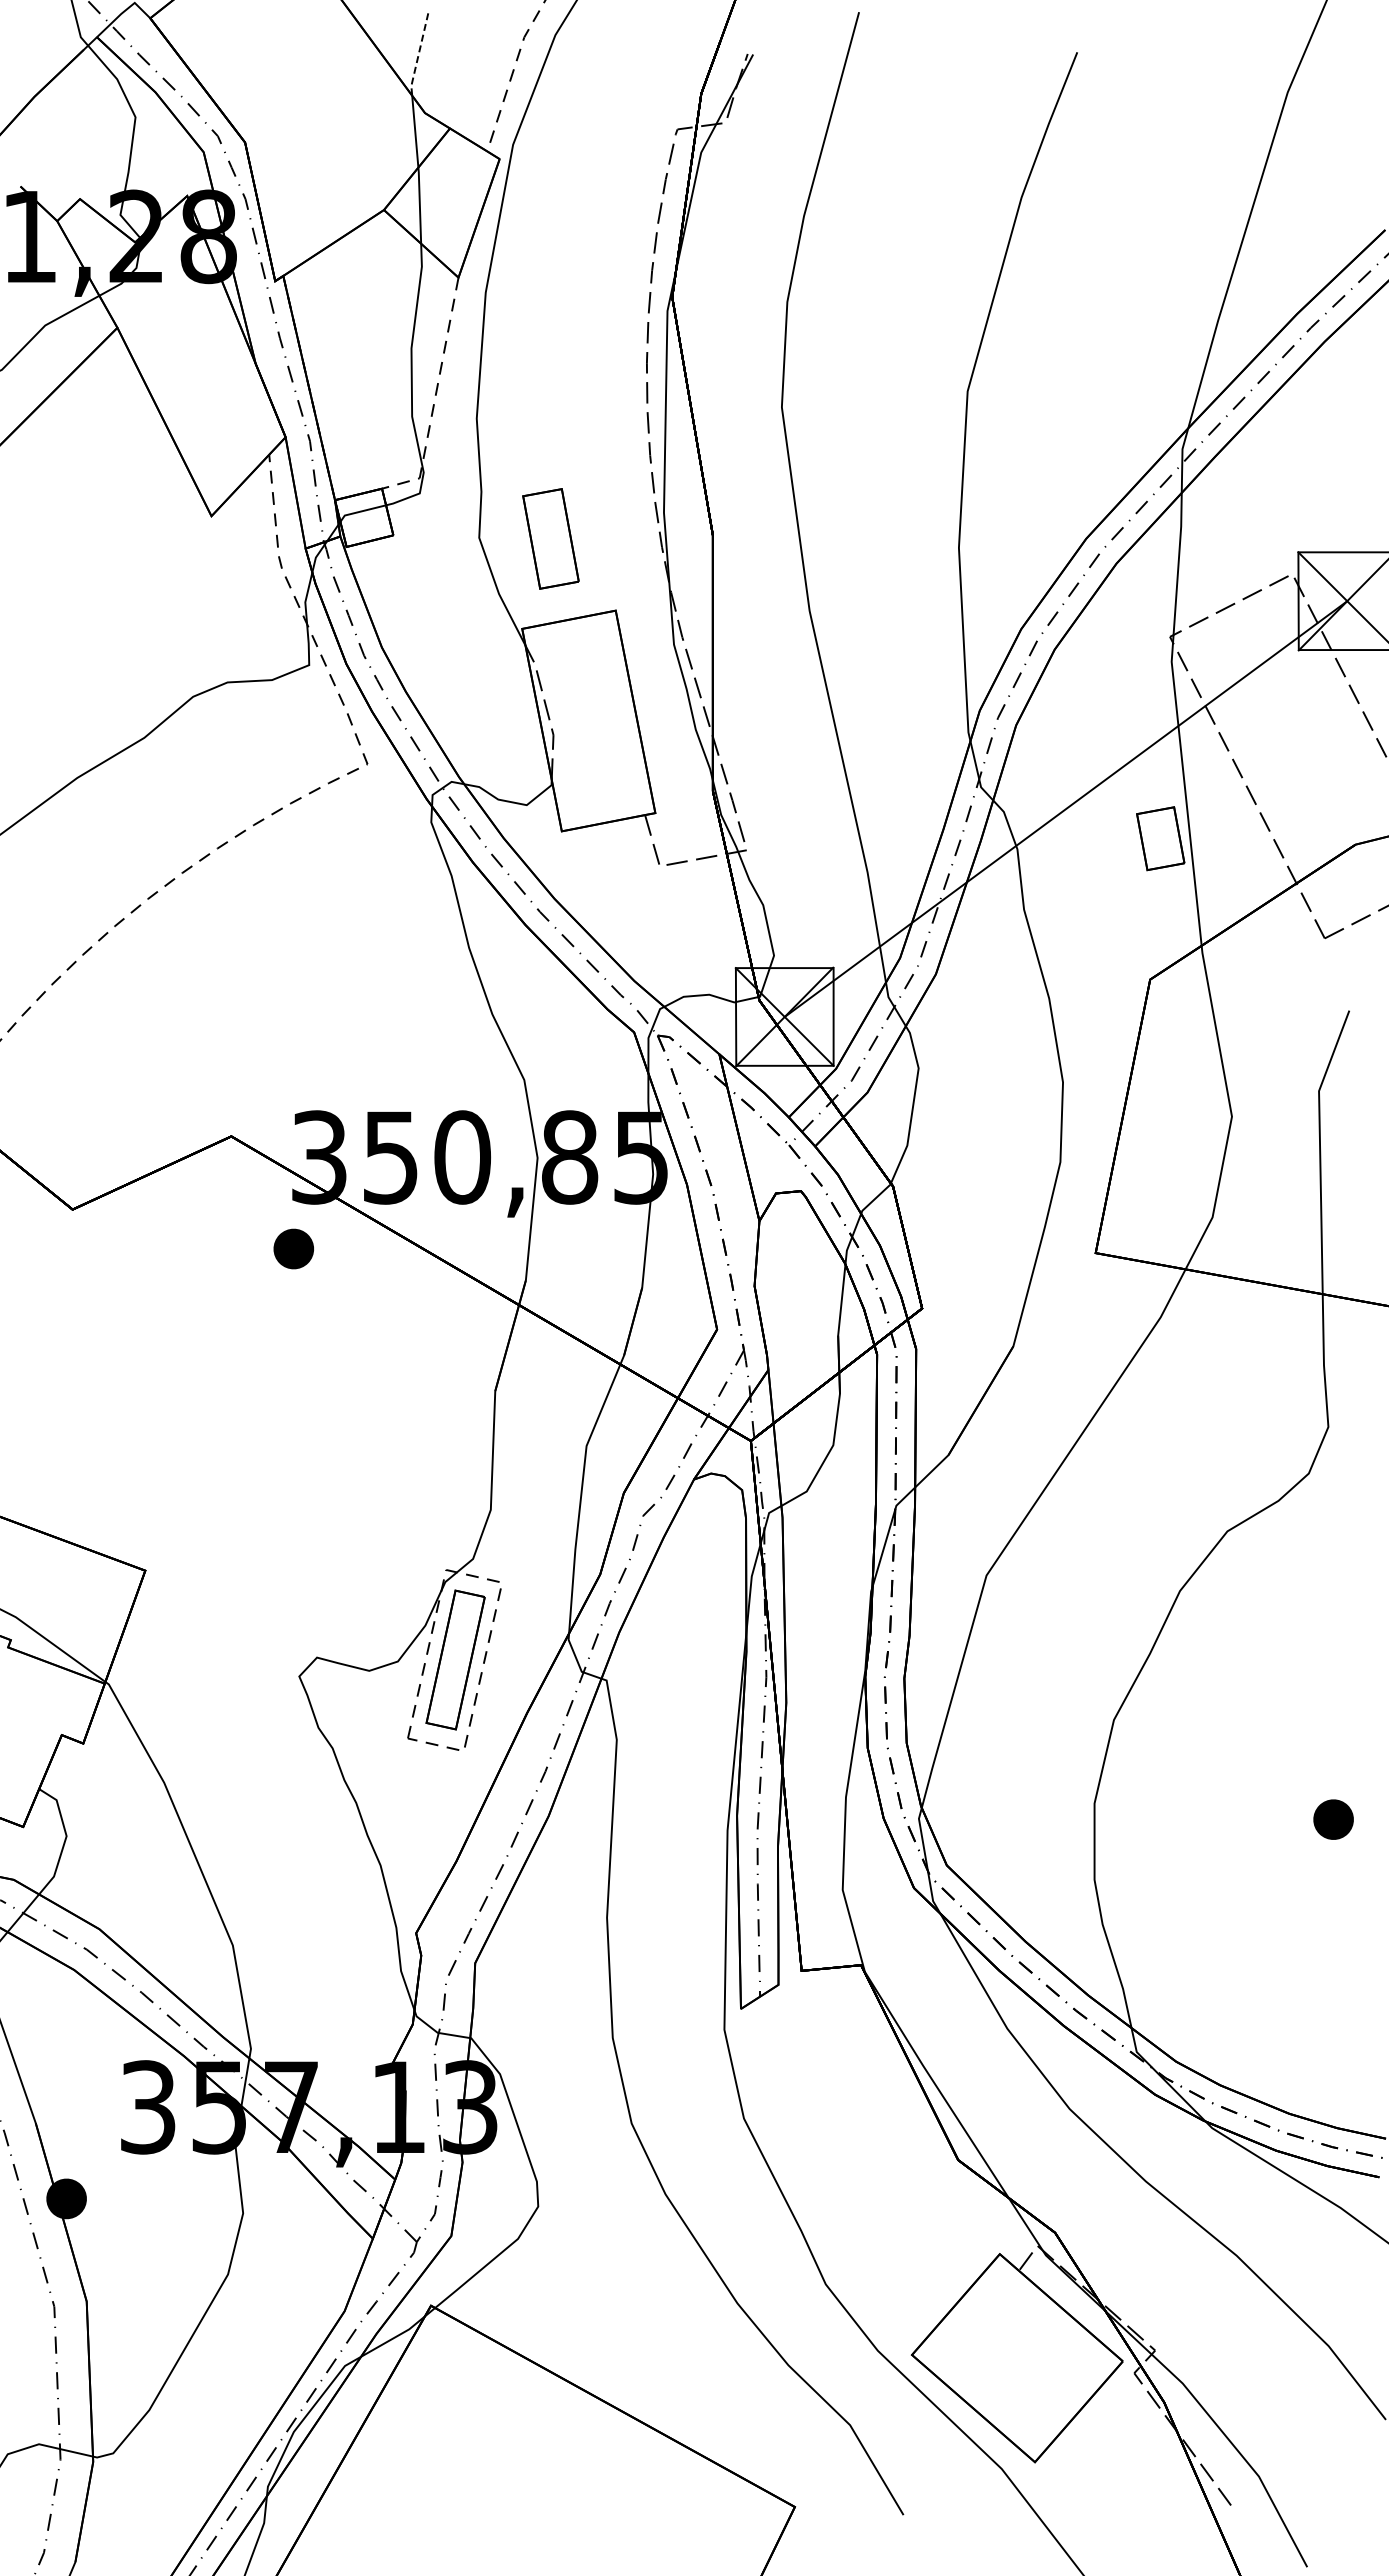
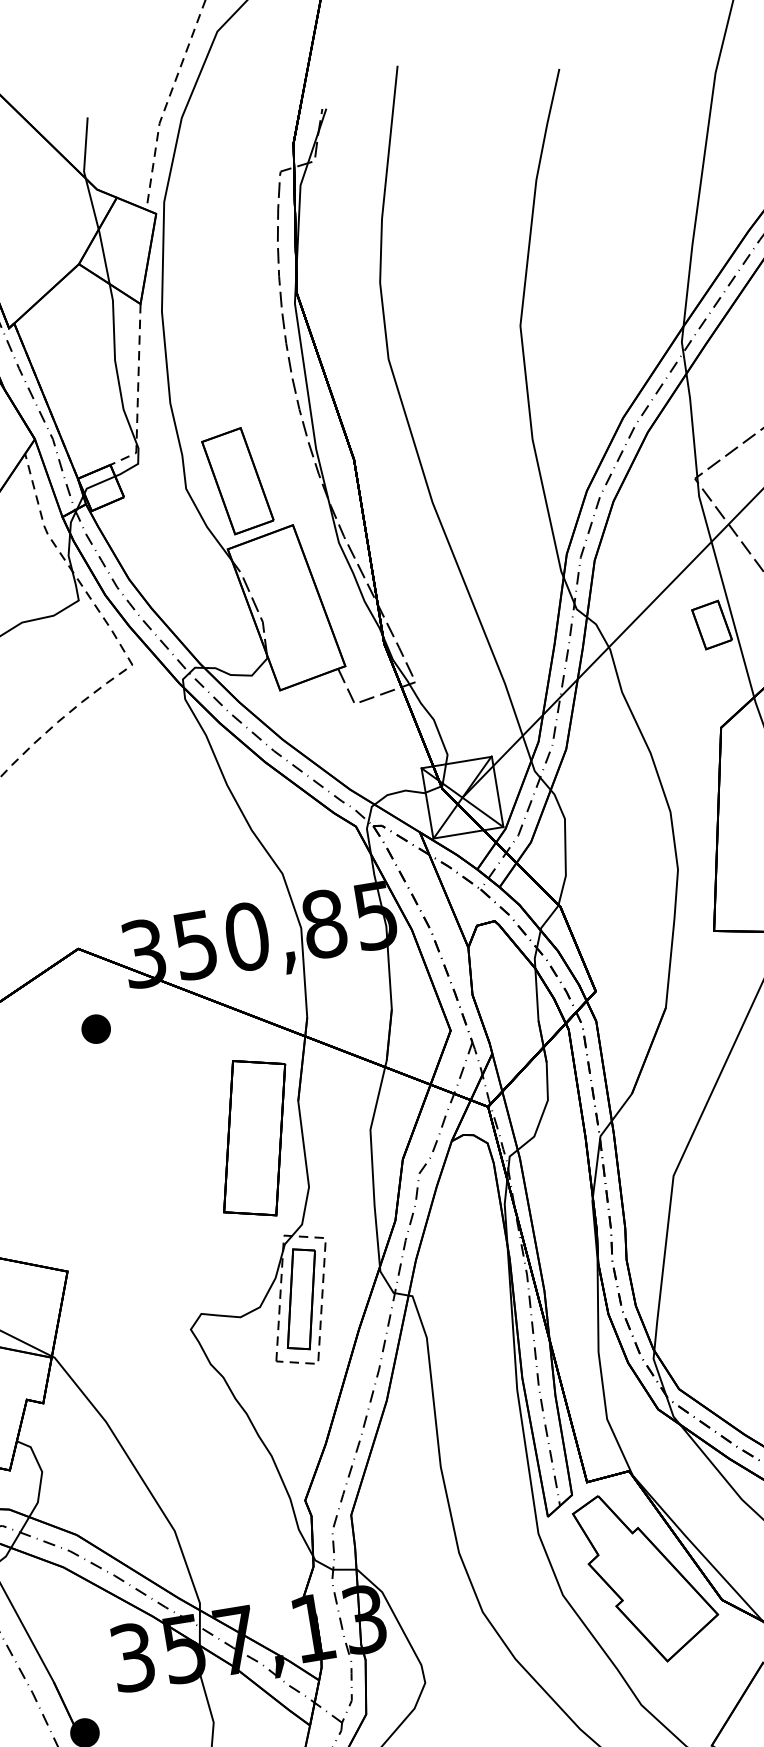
line: (418, 55) -> (85, 148), dashed -> solid
part: (550, 538) -> (237, 480), size x1.43
part: (293, 1248) -> (95, 1028), moved
part: (427, 1431) -> (254, 1138), added
part: (862, 2111) -> (647, 1576), added

